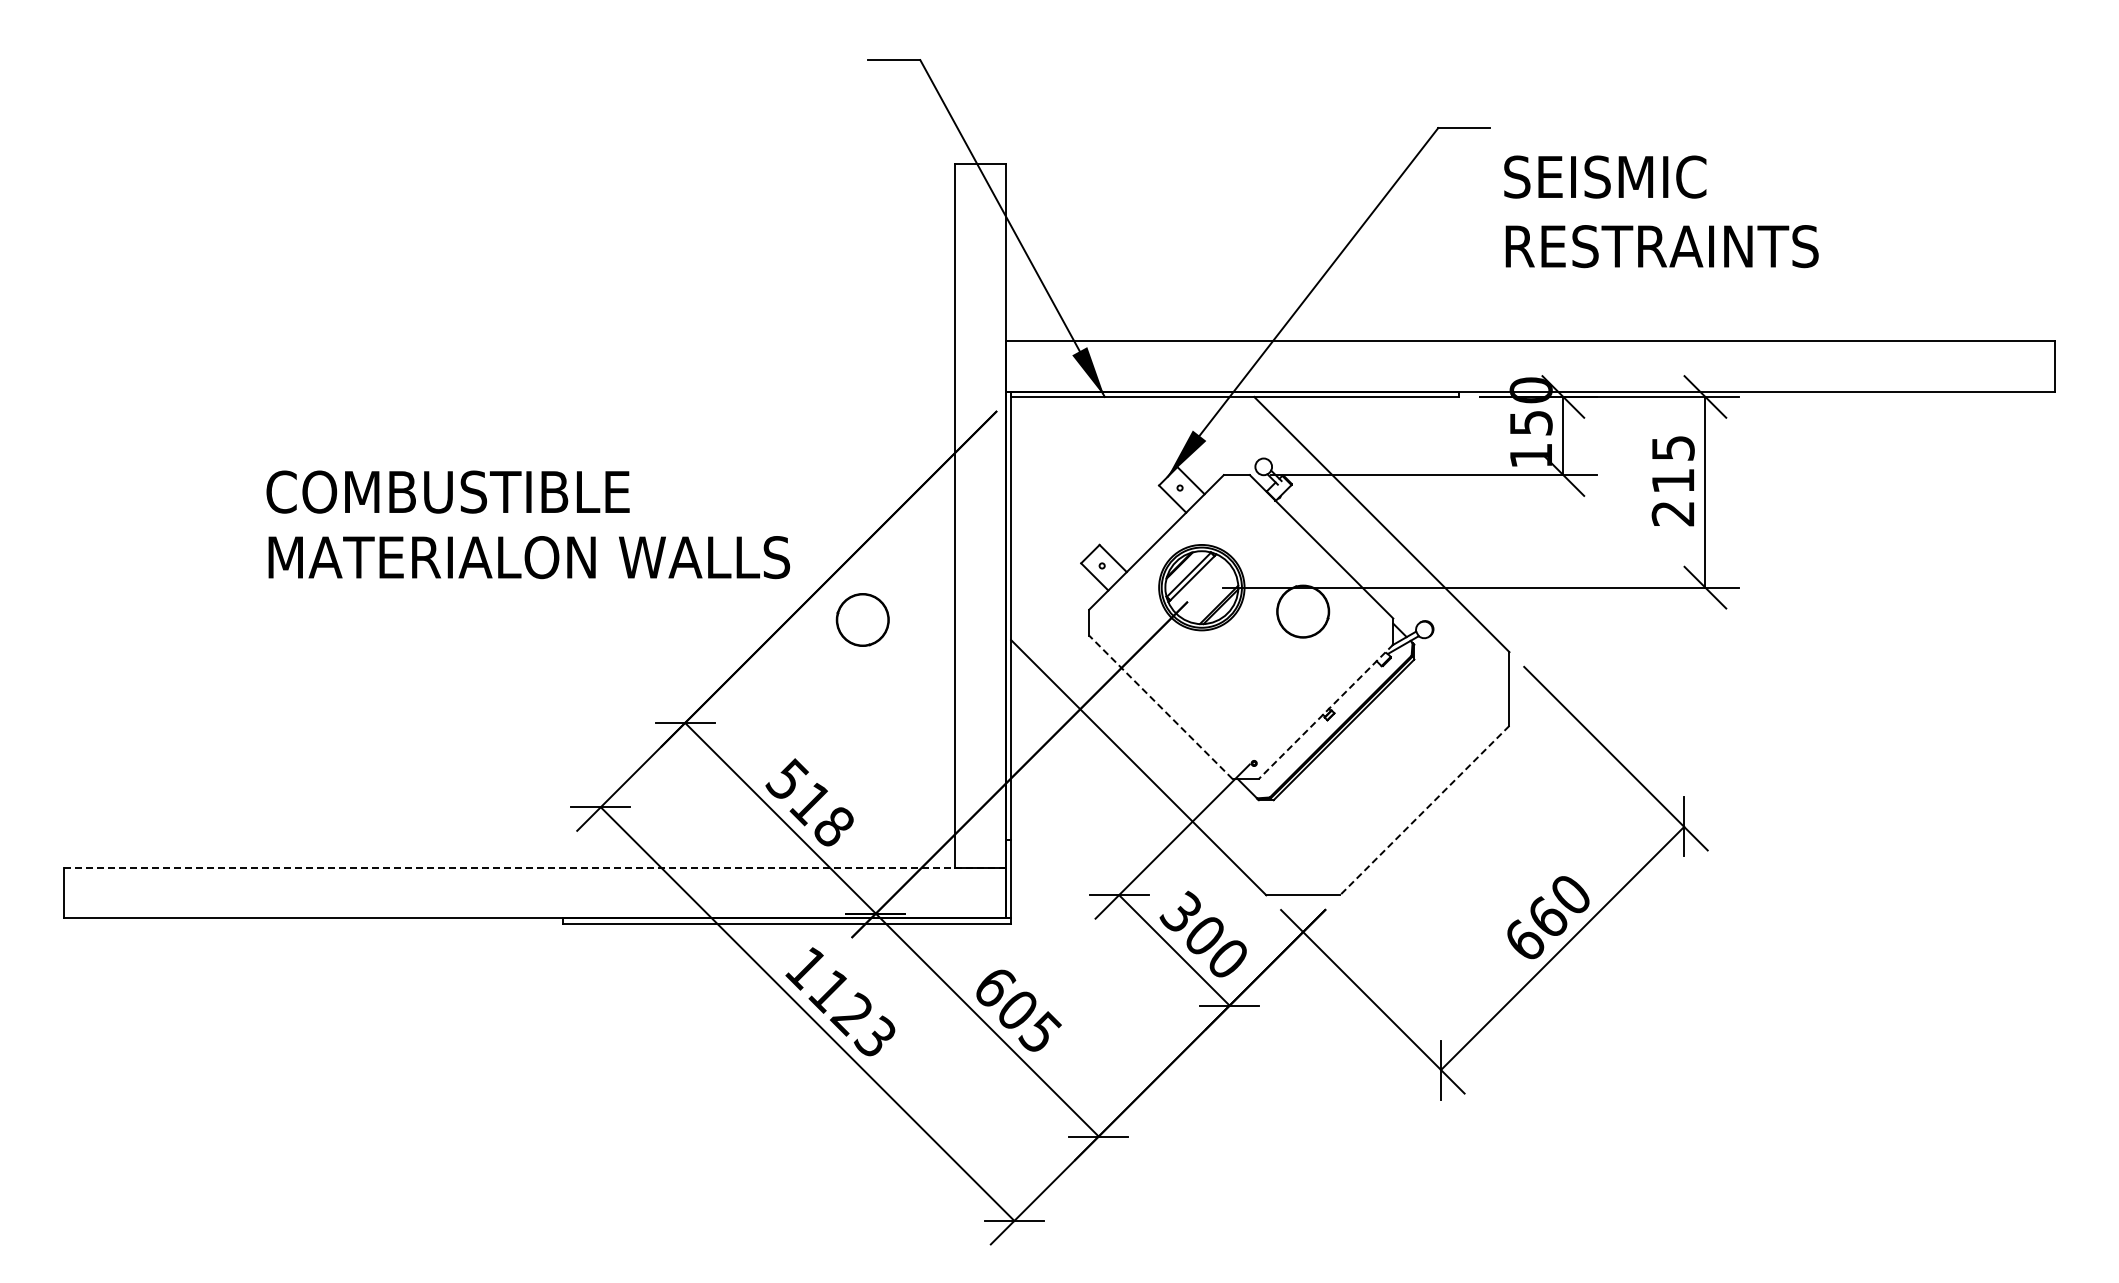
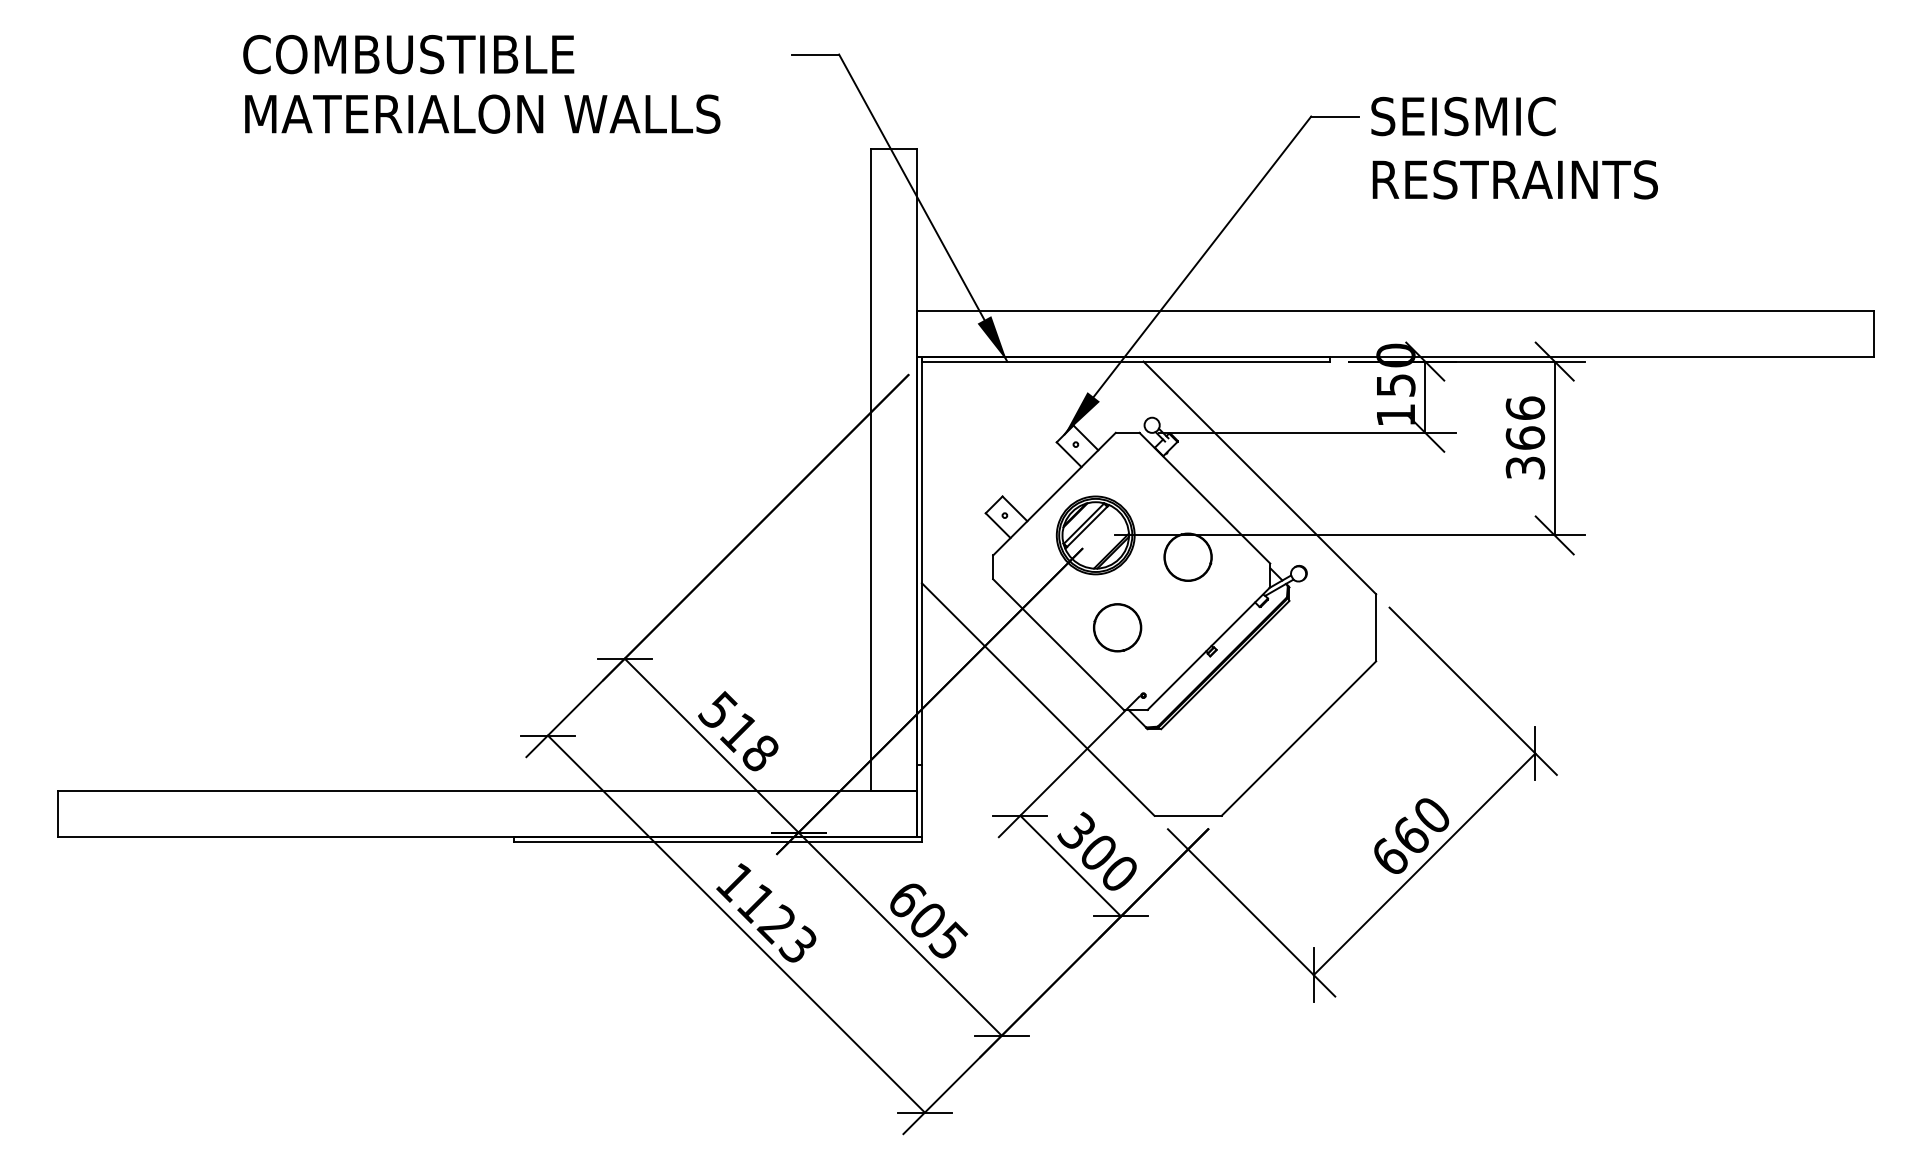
text: (1661, 211) -> (1514, 147), moved
text: (1672, 480) -> (1524, 437), 215 -> 366
text: (527, 524) -> (481, 84), moved
circle: (862, 619) -> (1117, 627), moved
line: (1160, 707) -> (1058, 644), dashed -> solid
line: (1325, 712) -> (1208, 649), dashed -> solid
line: (1424, 810) -> (1298, 738), dashed -> solid
line: (535, 867) -> (488, 790), dashed -> solid

